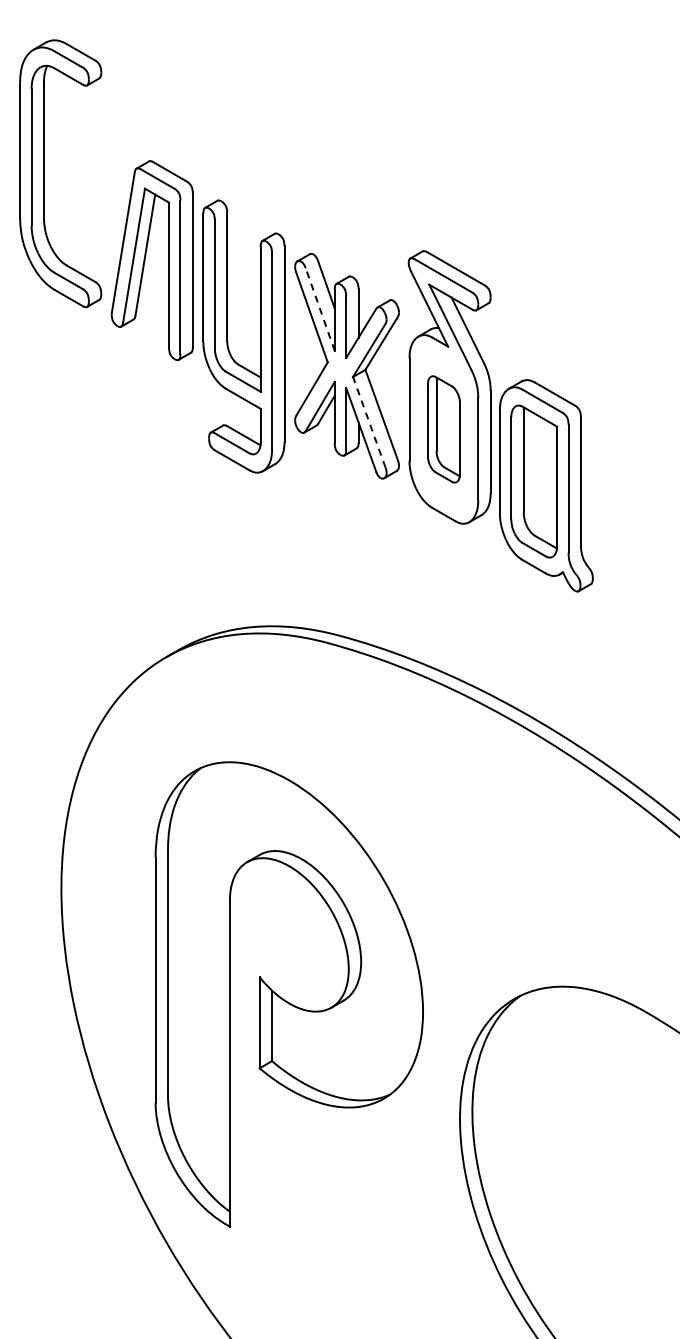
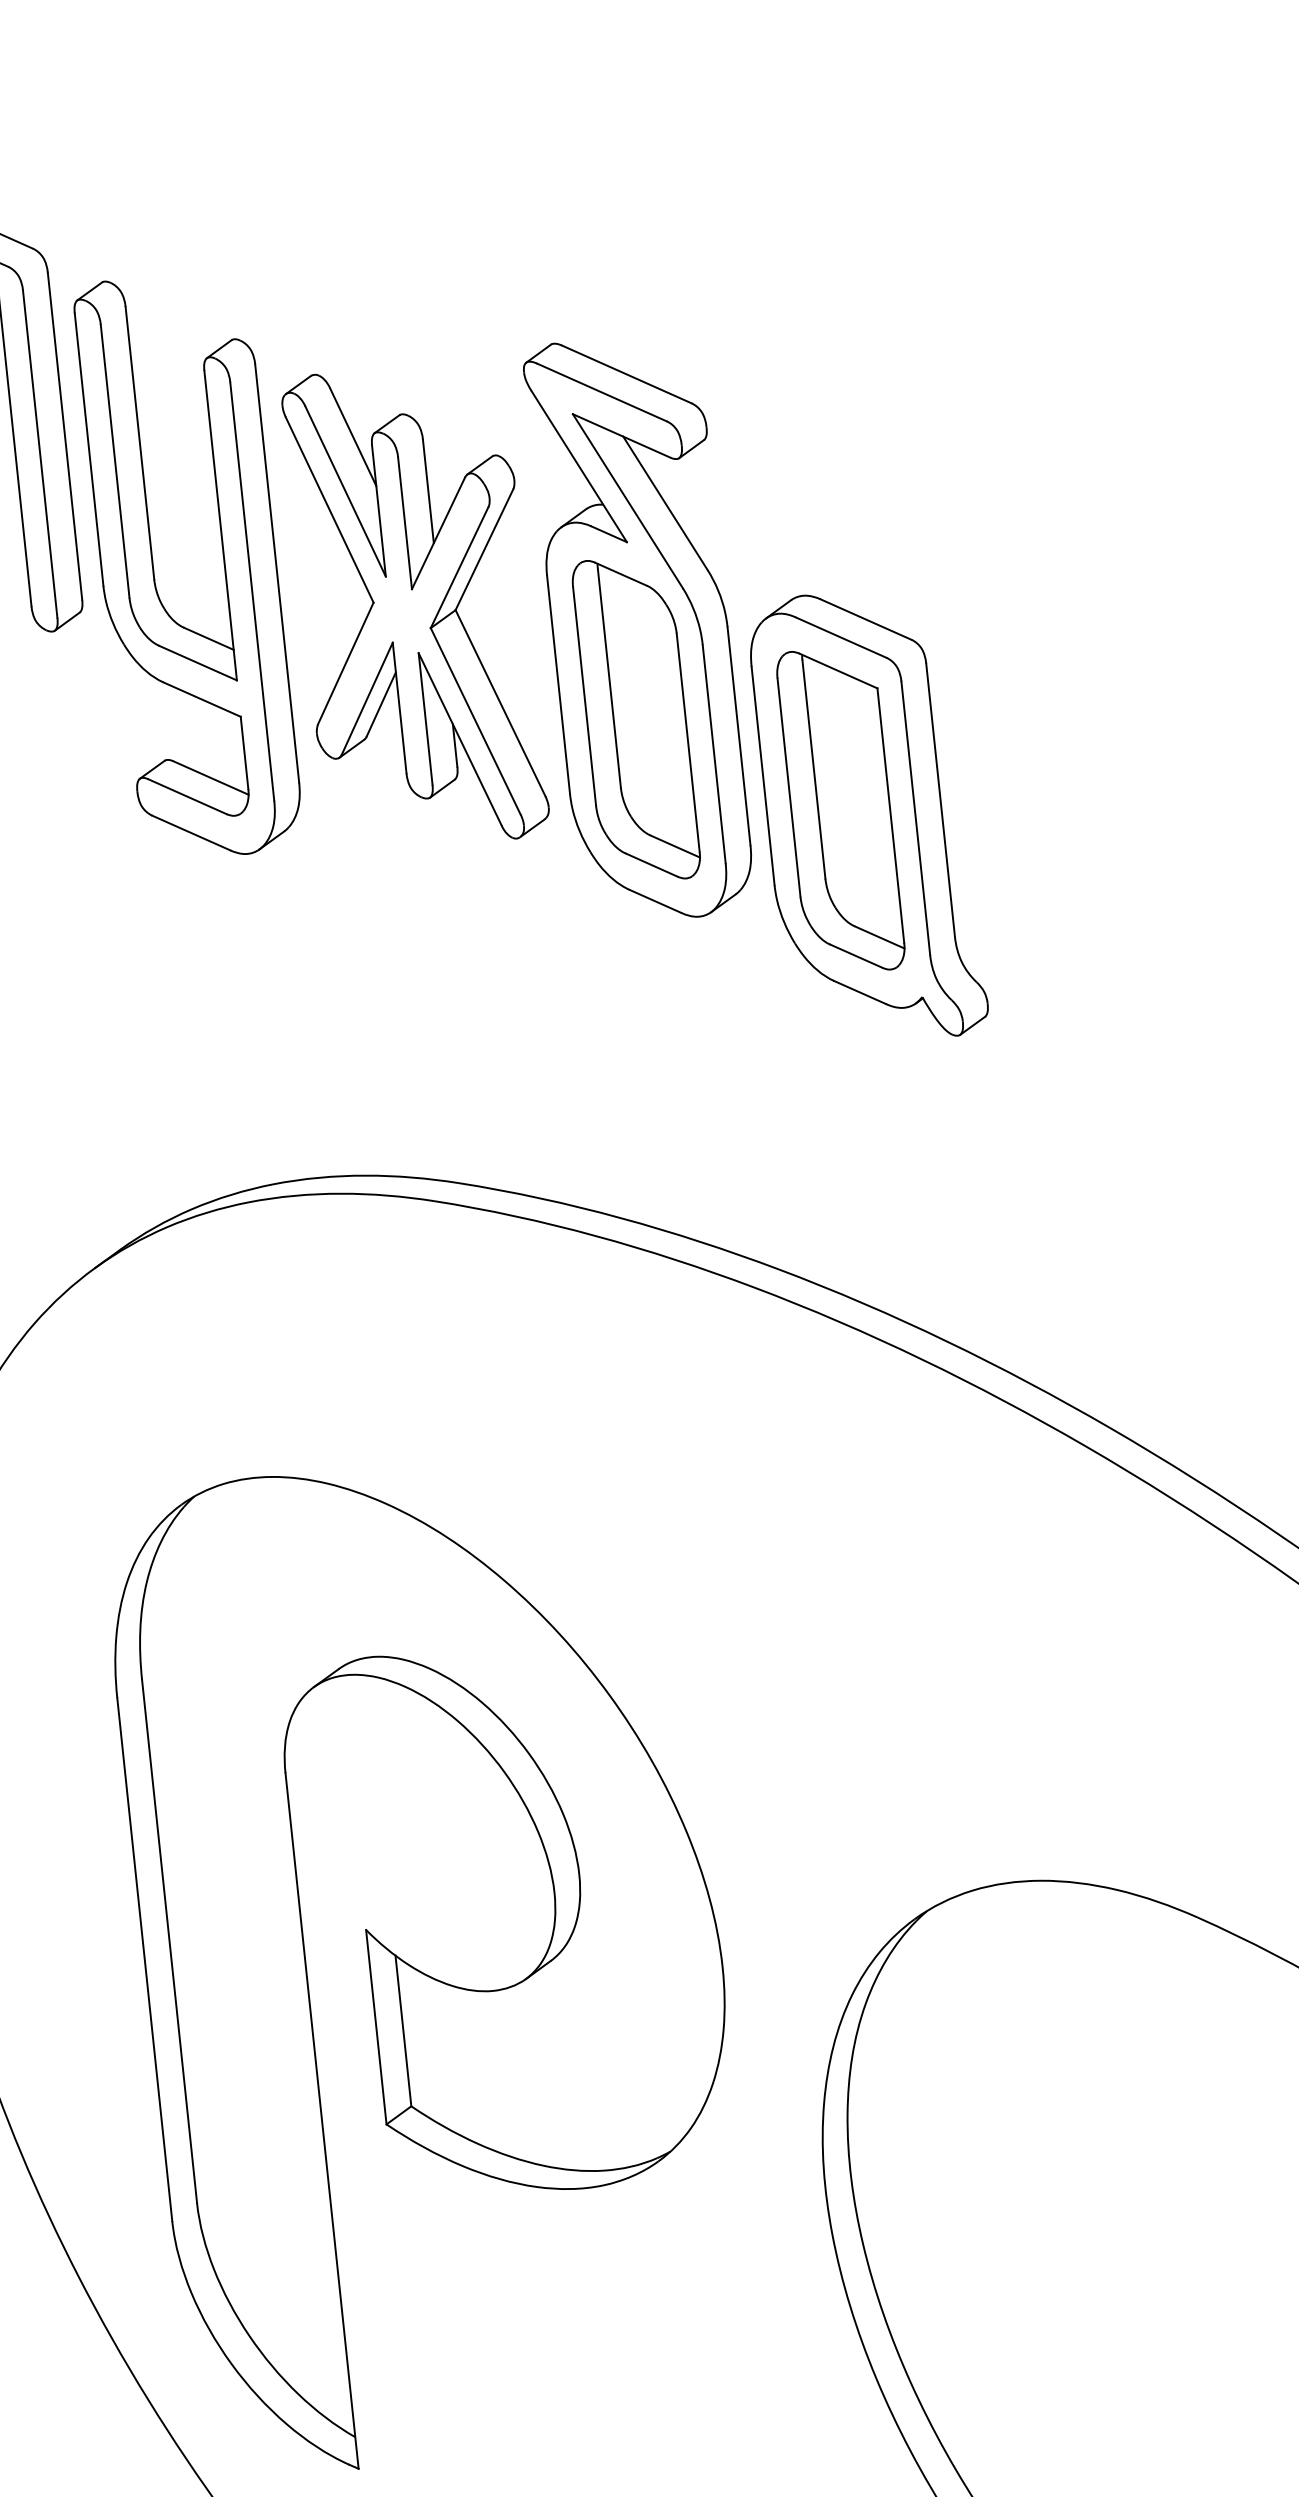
line: (320, 309) -> (346, 491), dashed -> solid
line: (369, 421) -> (475, 719), dashed -> solid
part: (443, 429) -> (635, 719), size x1.43

